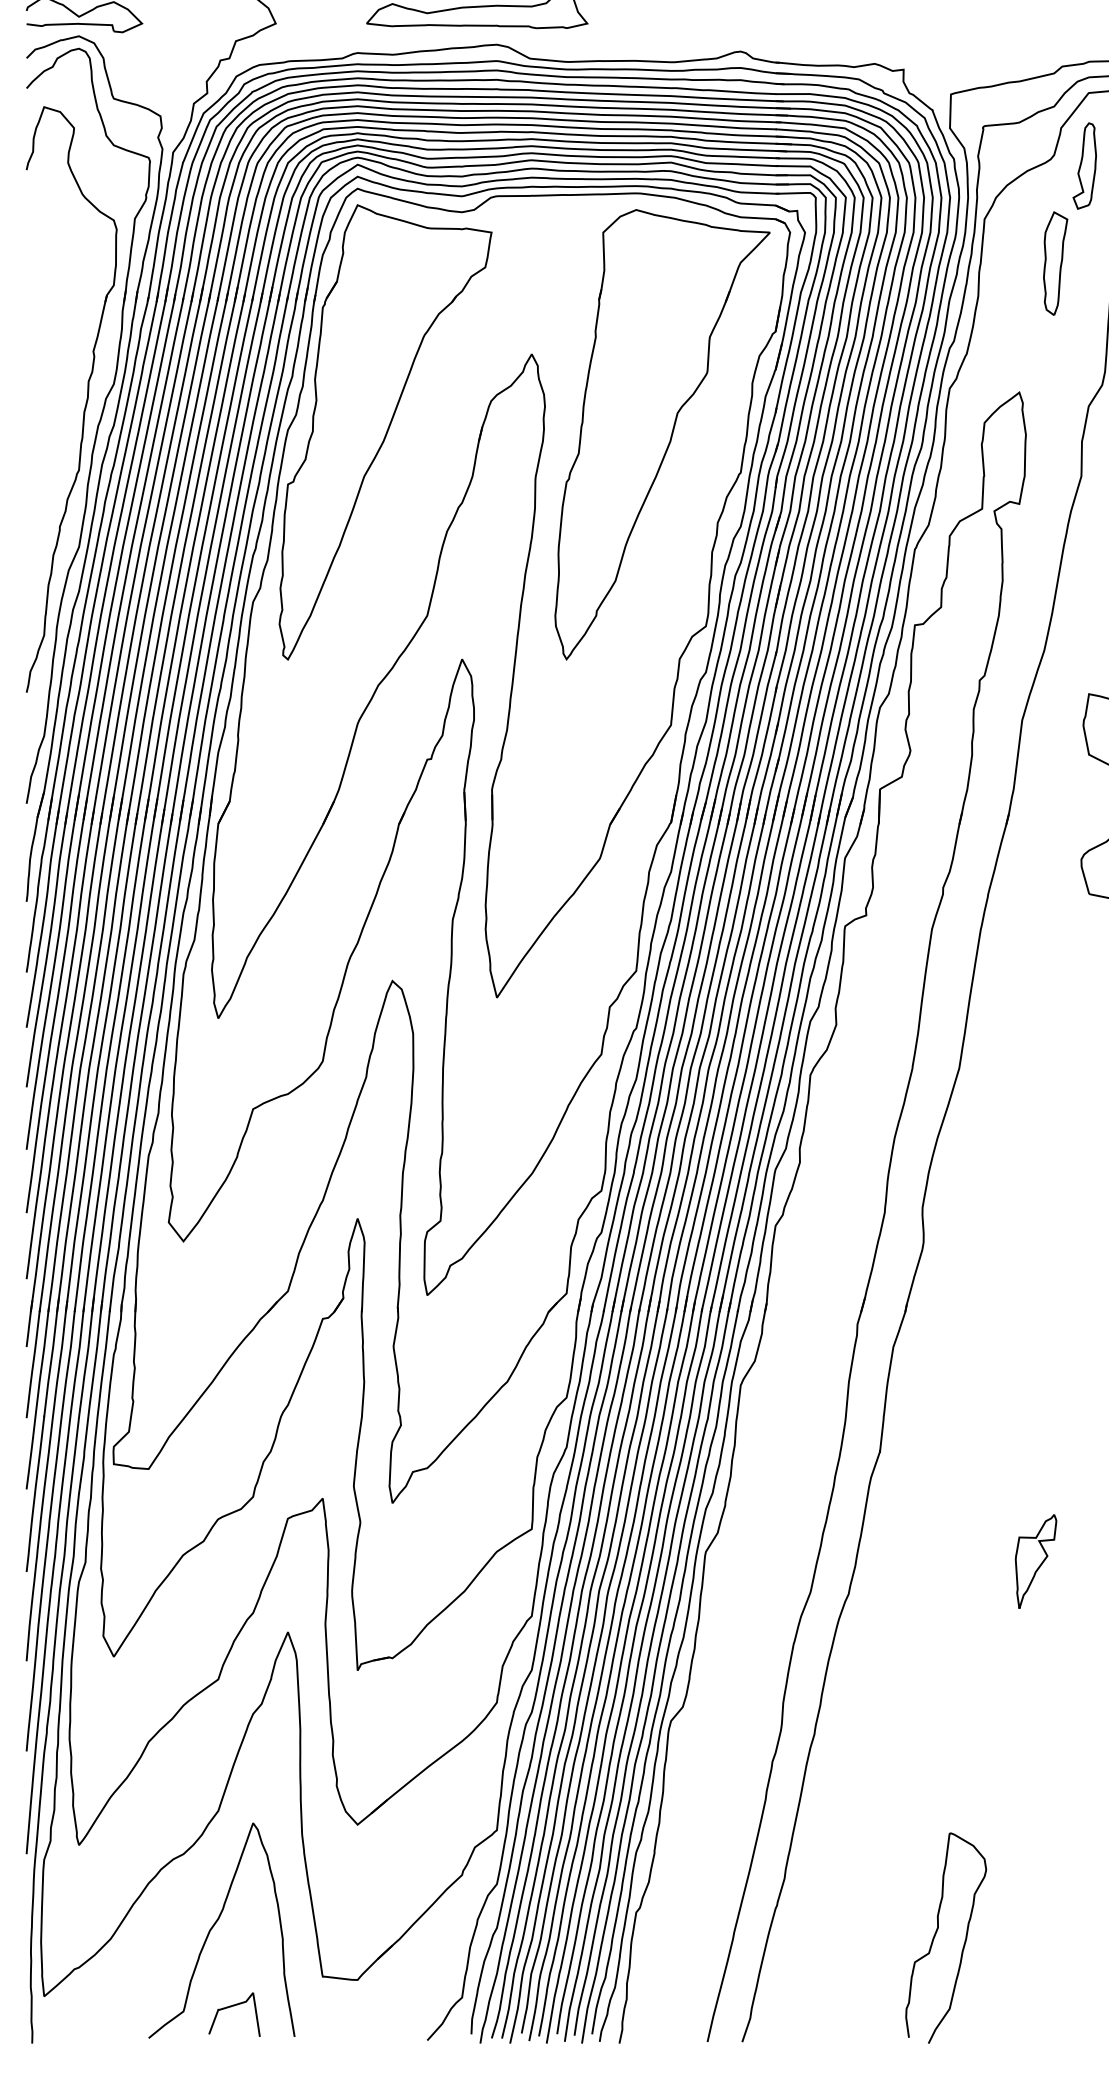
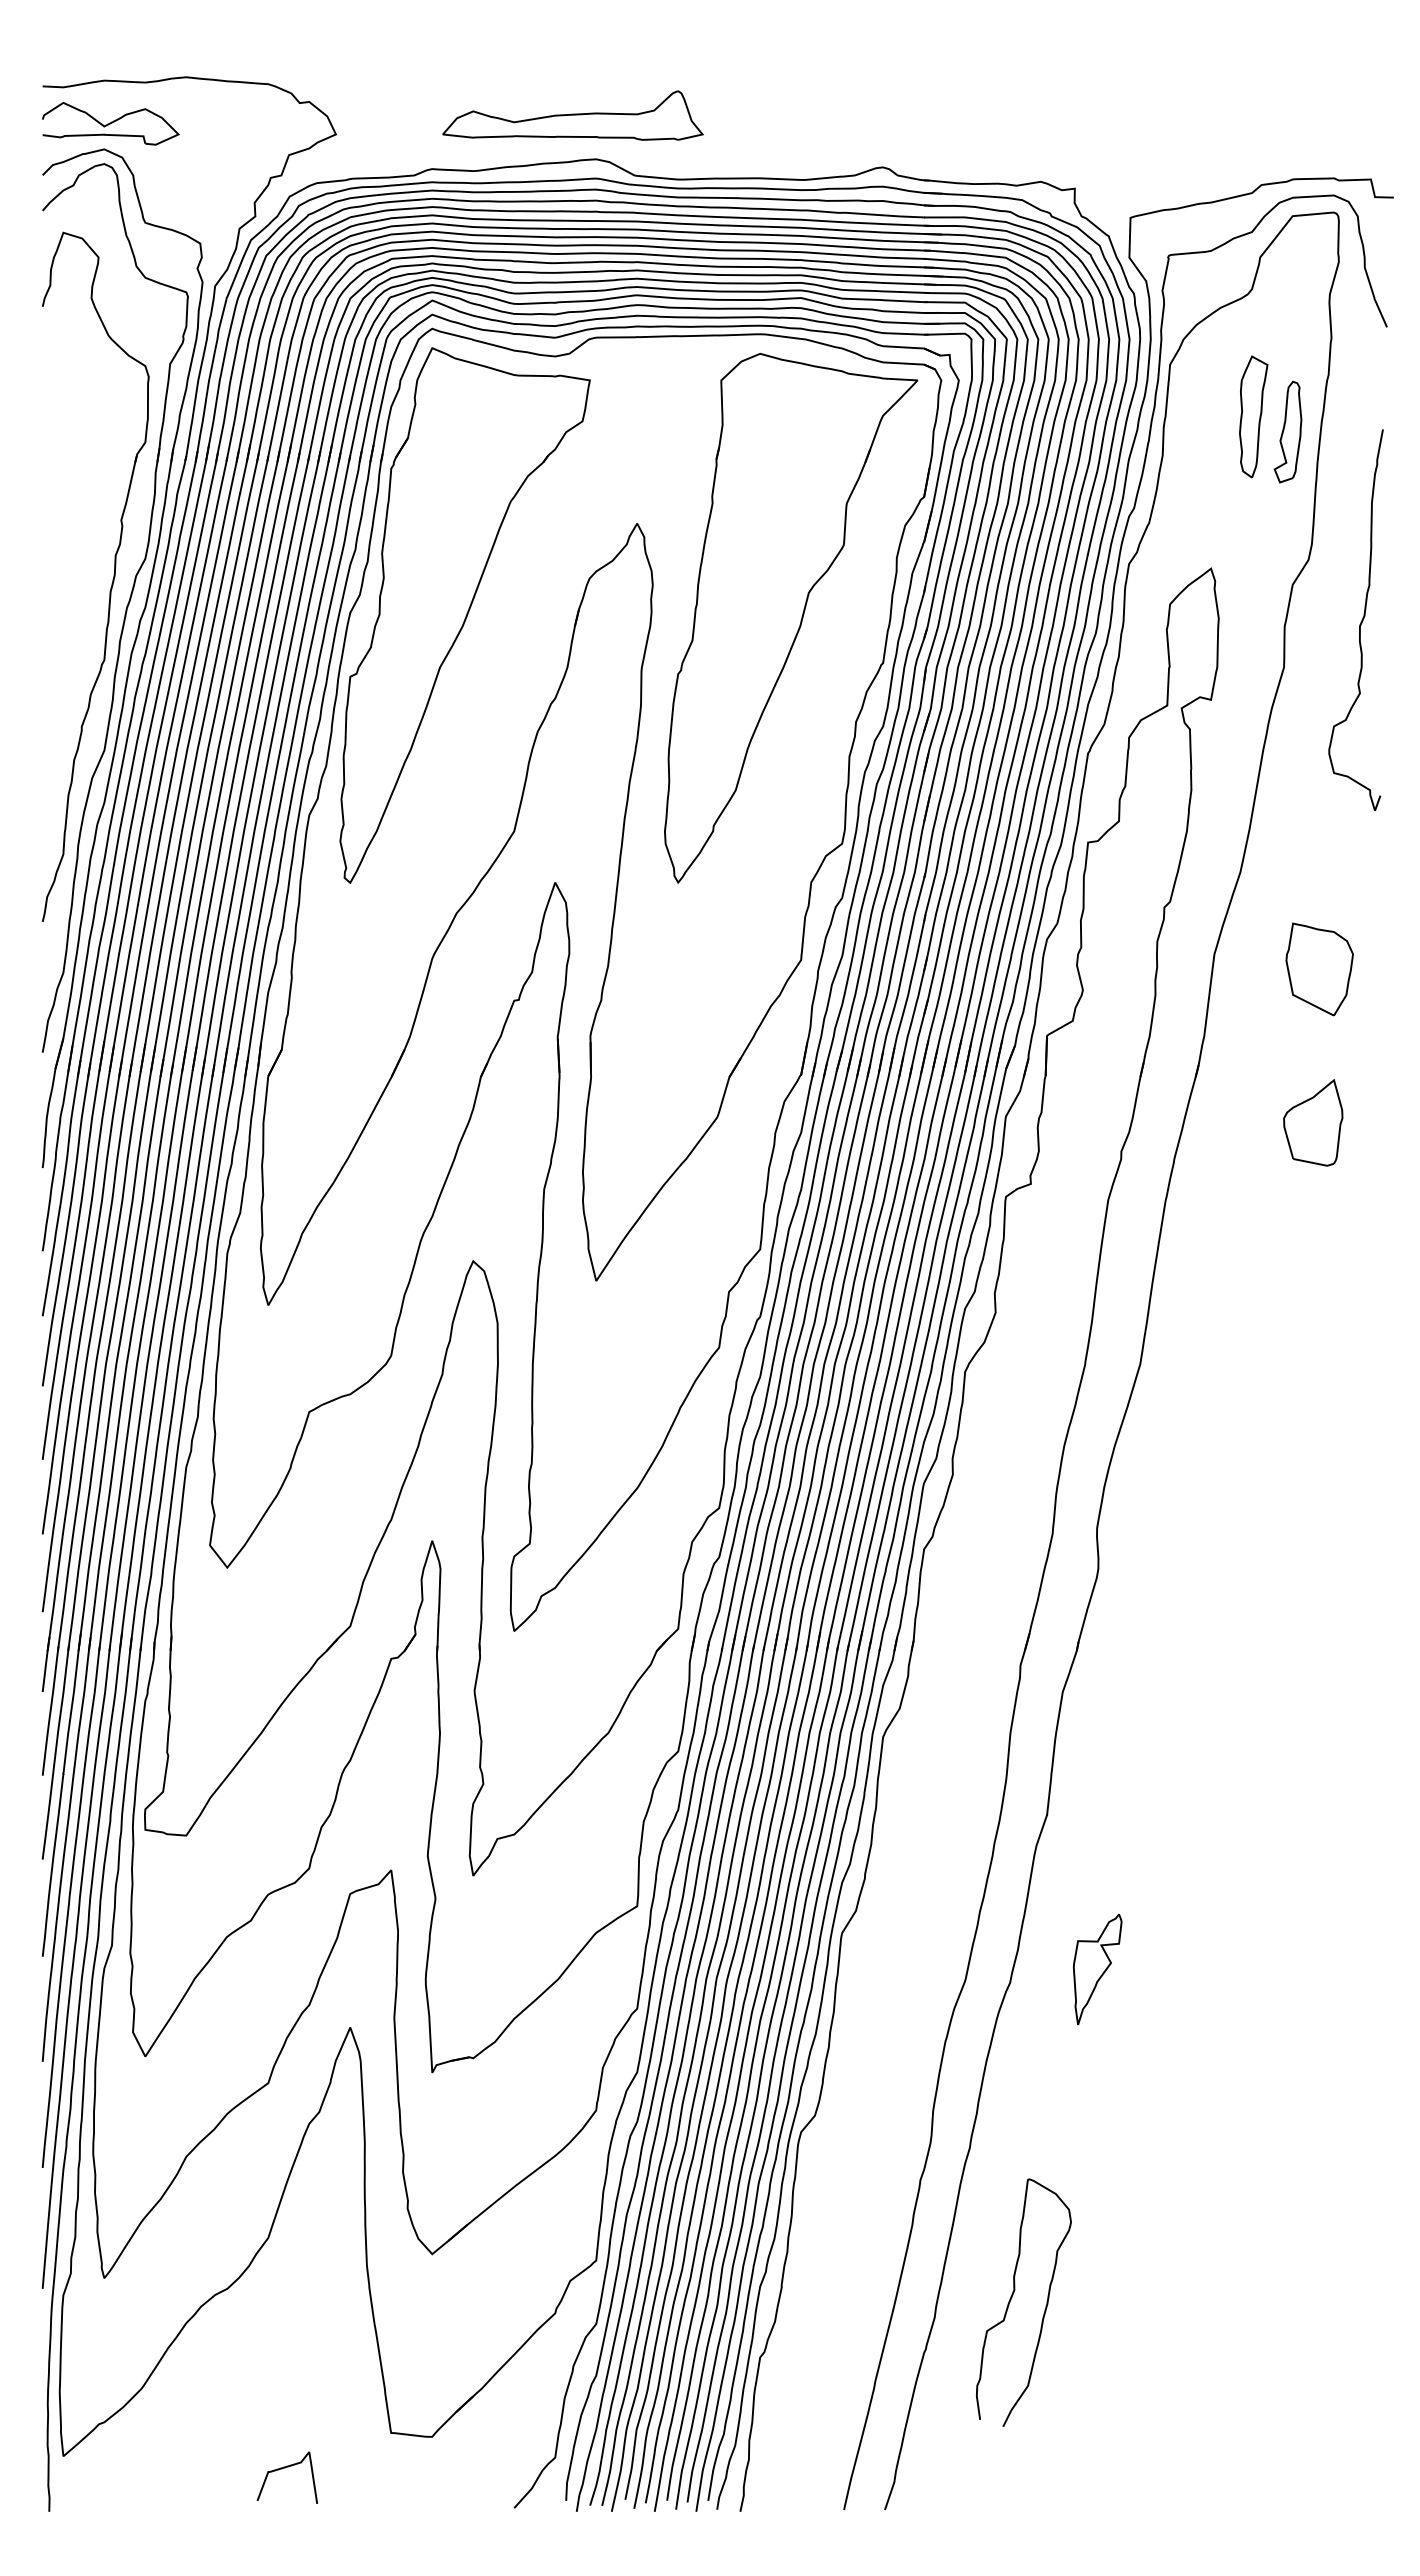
part: (1084, 165) -> (1287, 431), moved
part: (1035, 1561) -> (1097, 1969), moved
curve: (215, 1925) -> (264, 2372), removed
curve: (936, 1933) -> (1012, 2297), moved

